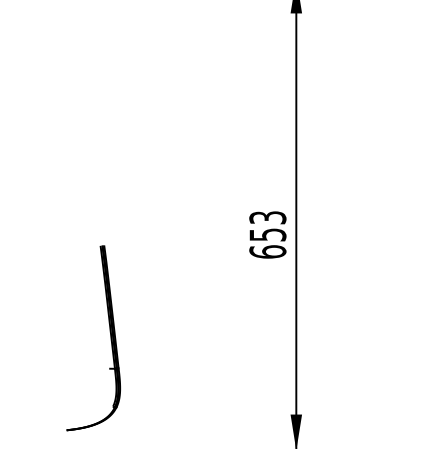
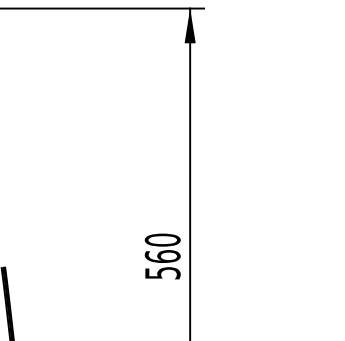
text: (267, 234) -> (162, 256), 653 -> 560

